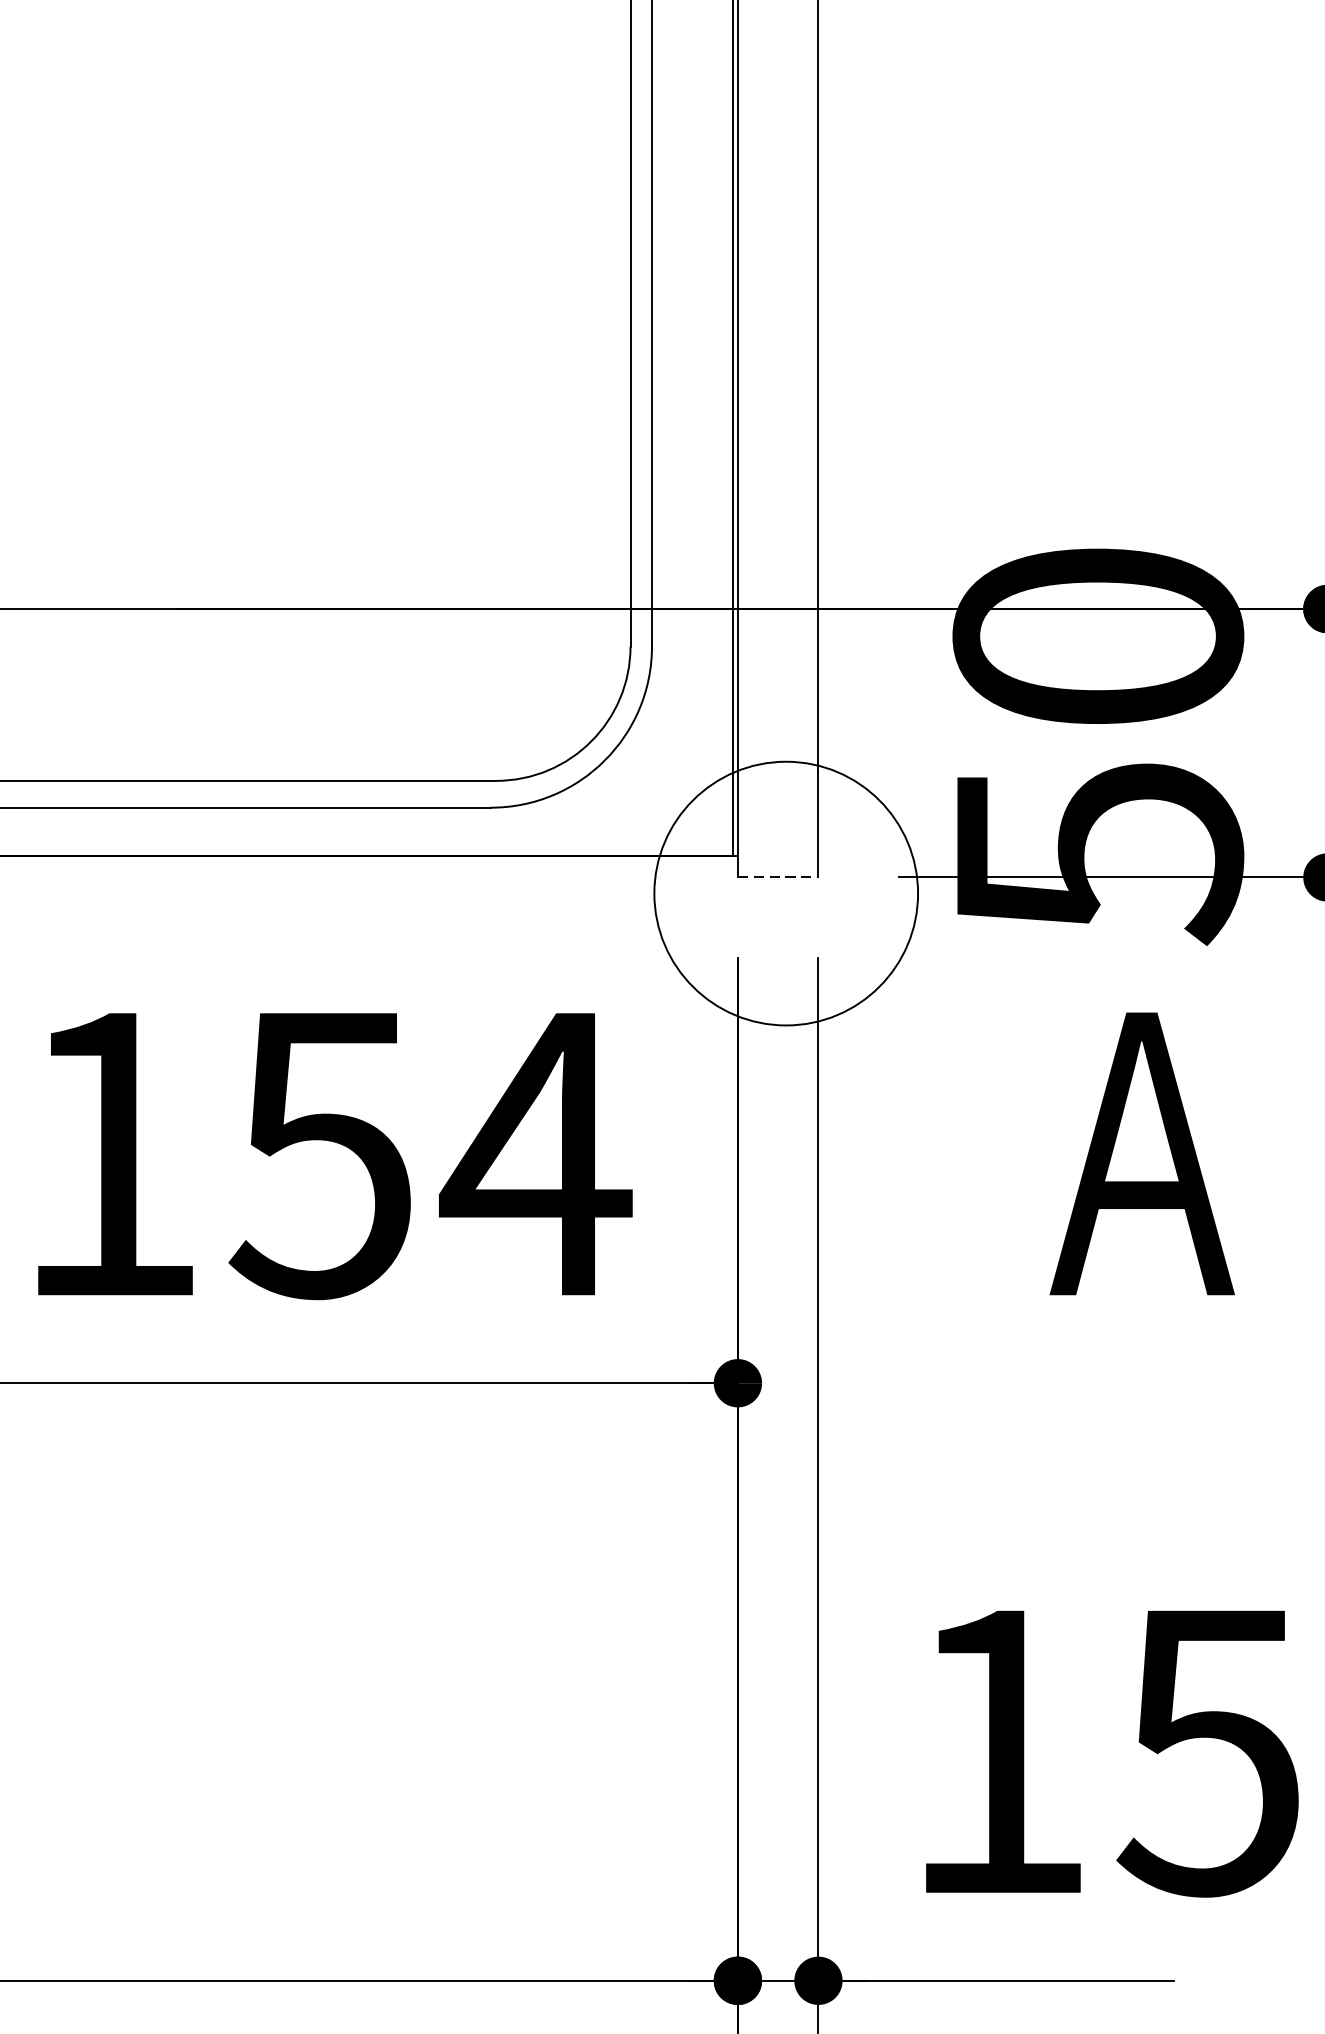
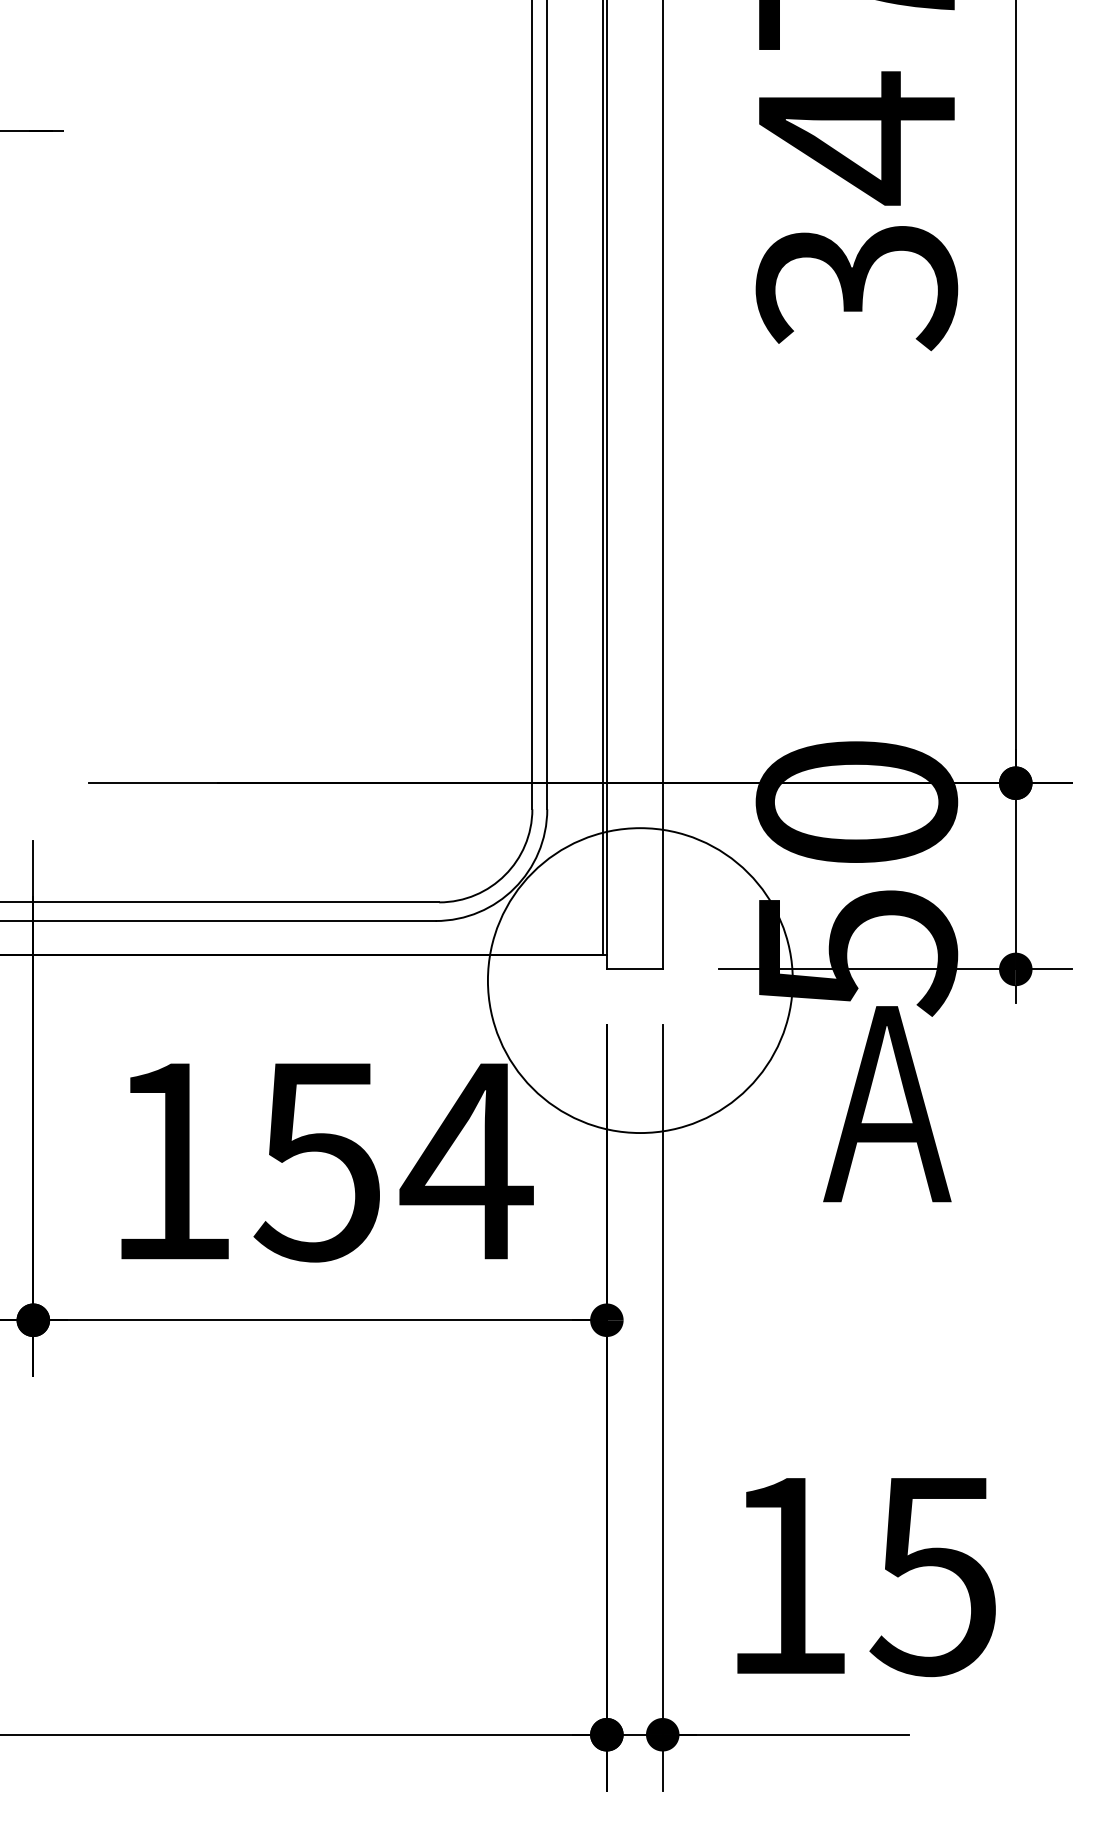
line: (777, 877) -> (634, 969), dashed -> solid
circle: (784, 893) -> (639, 980), size x1.67
text: (1142, 1154) -> (887, 1104), moved

